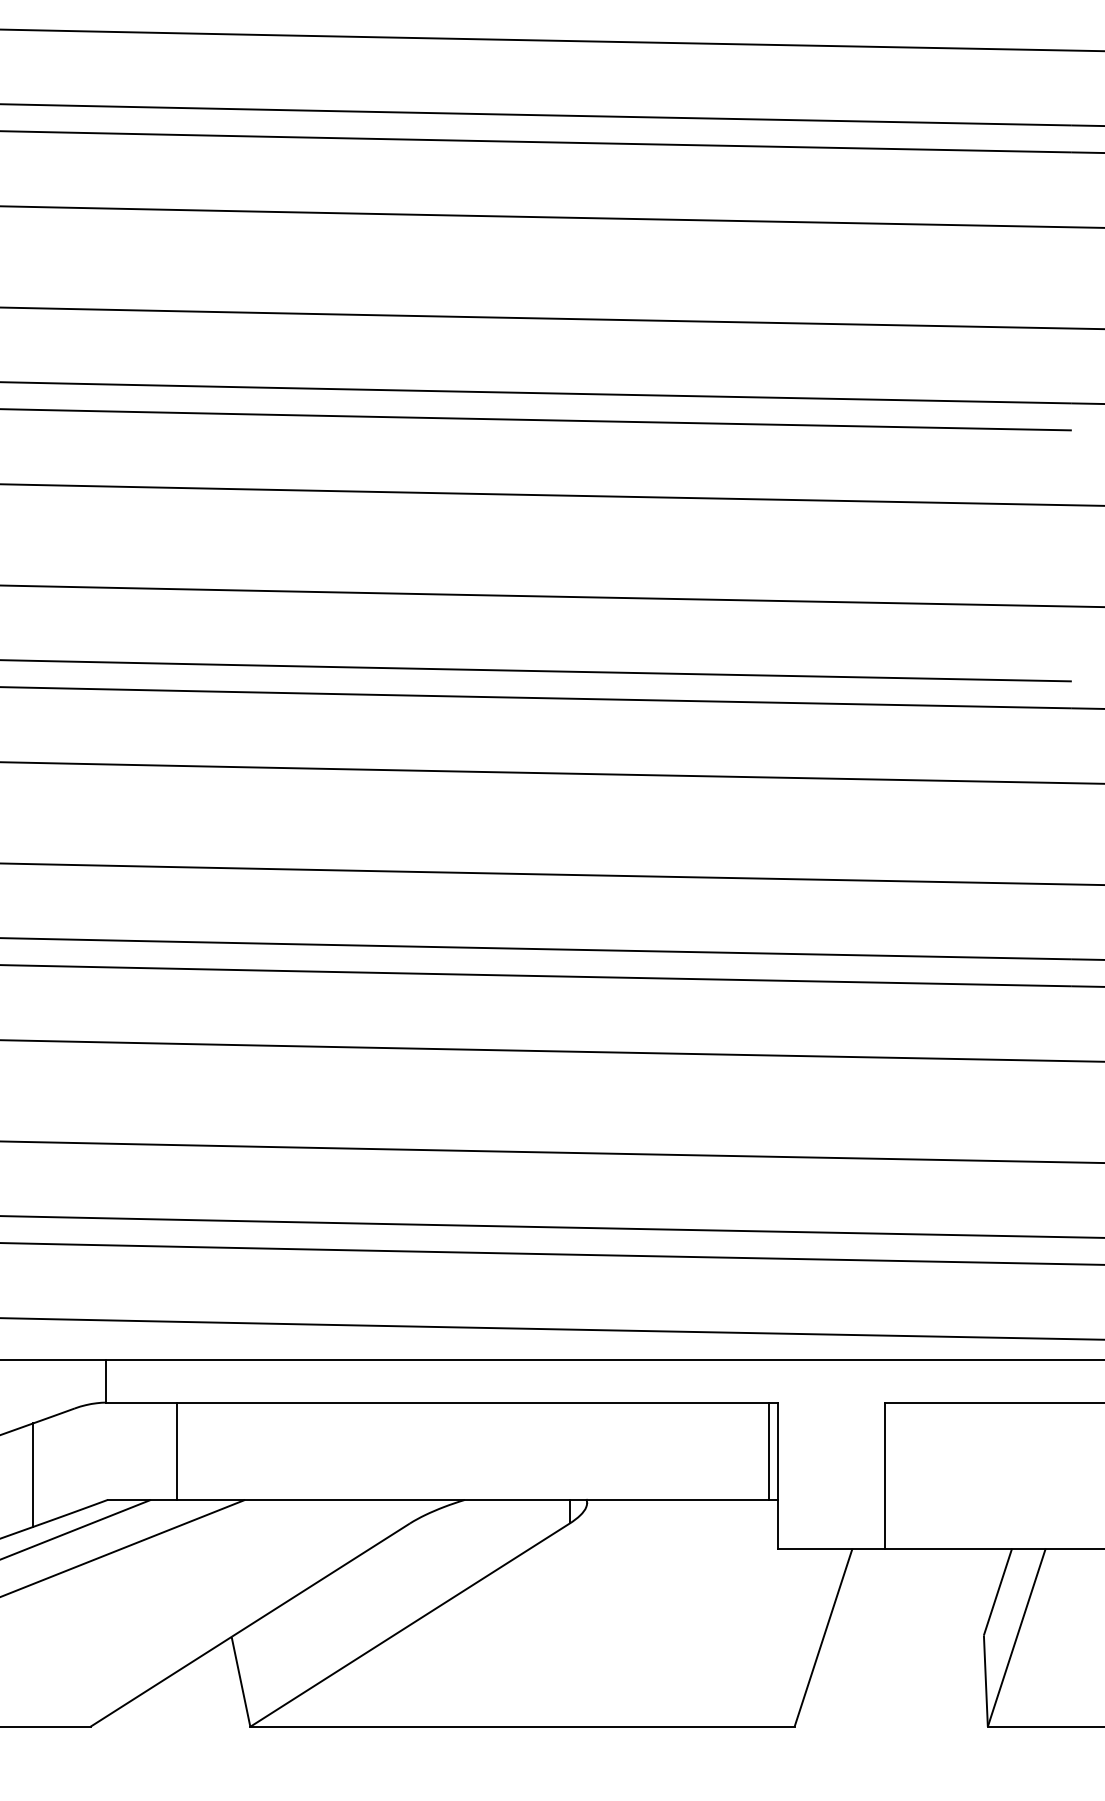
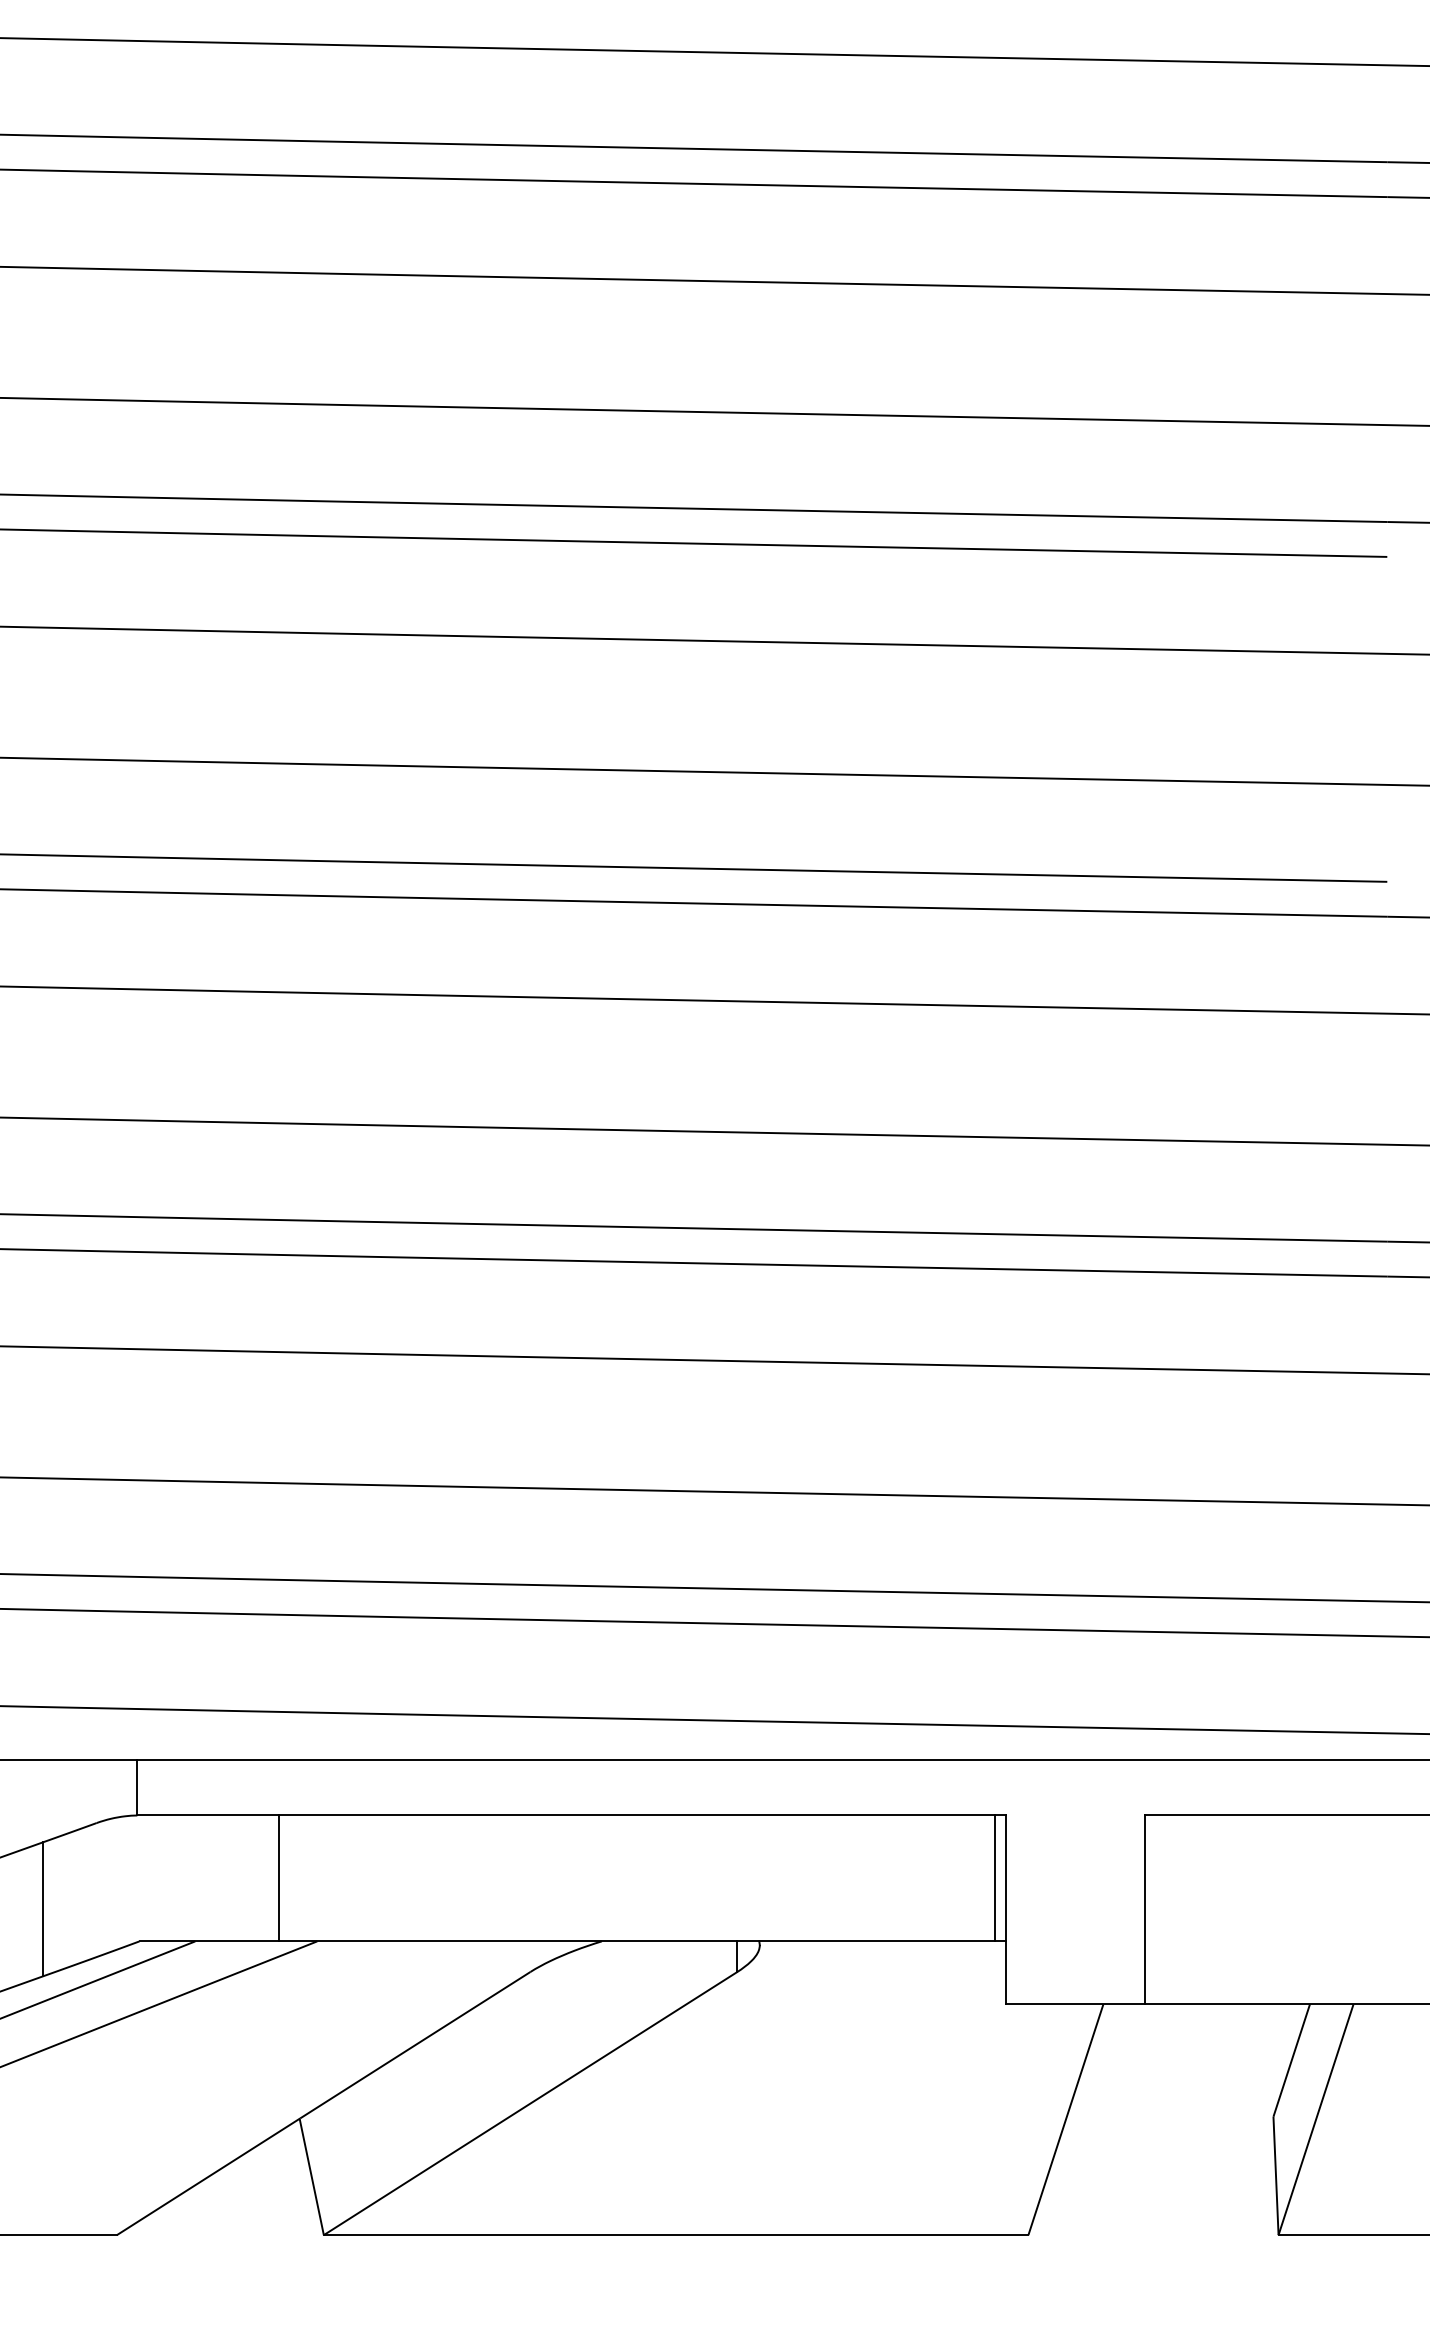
line: (177, 1450) -> (278, 1877), moved

